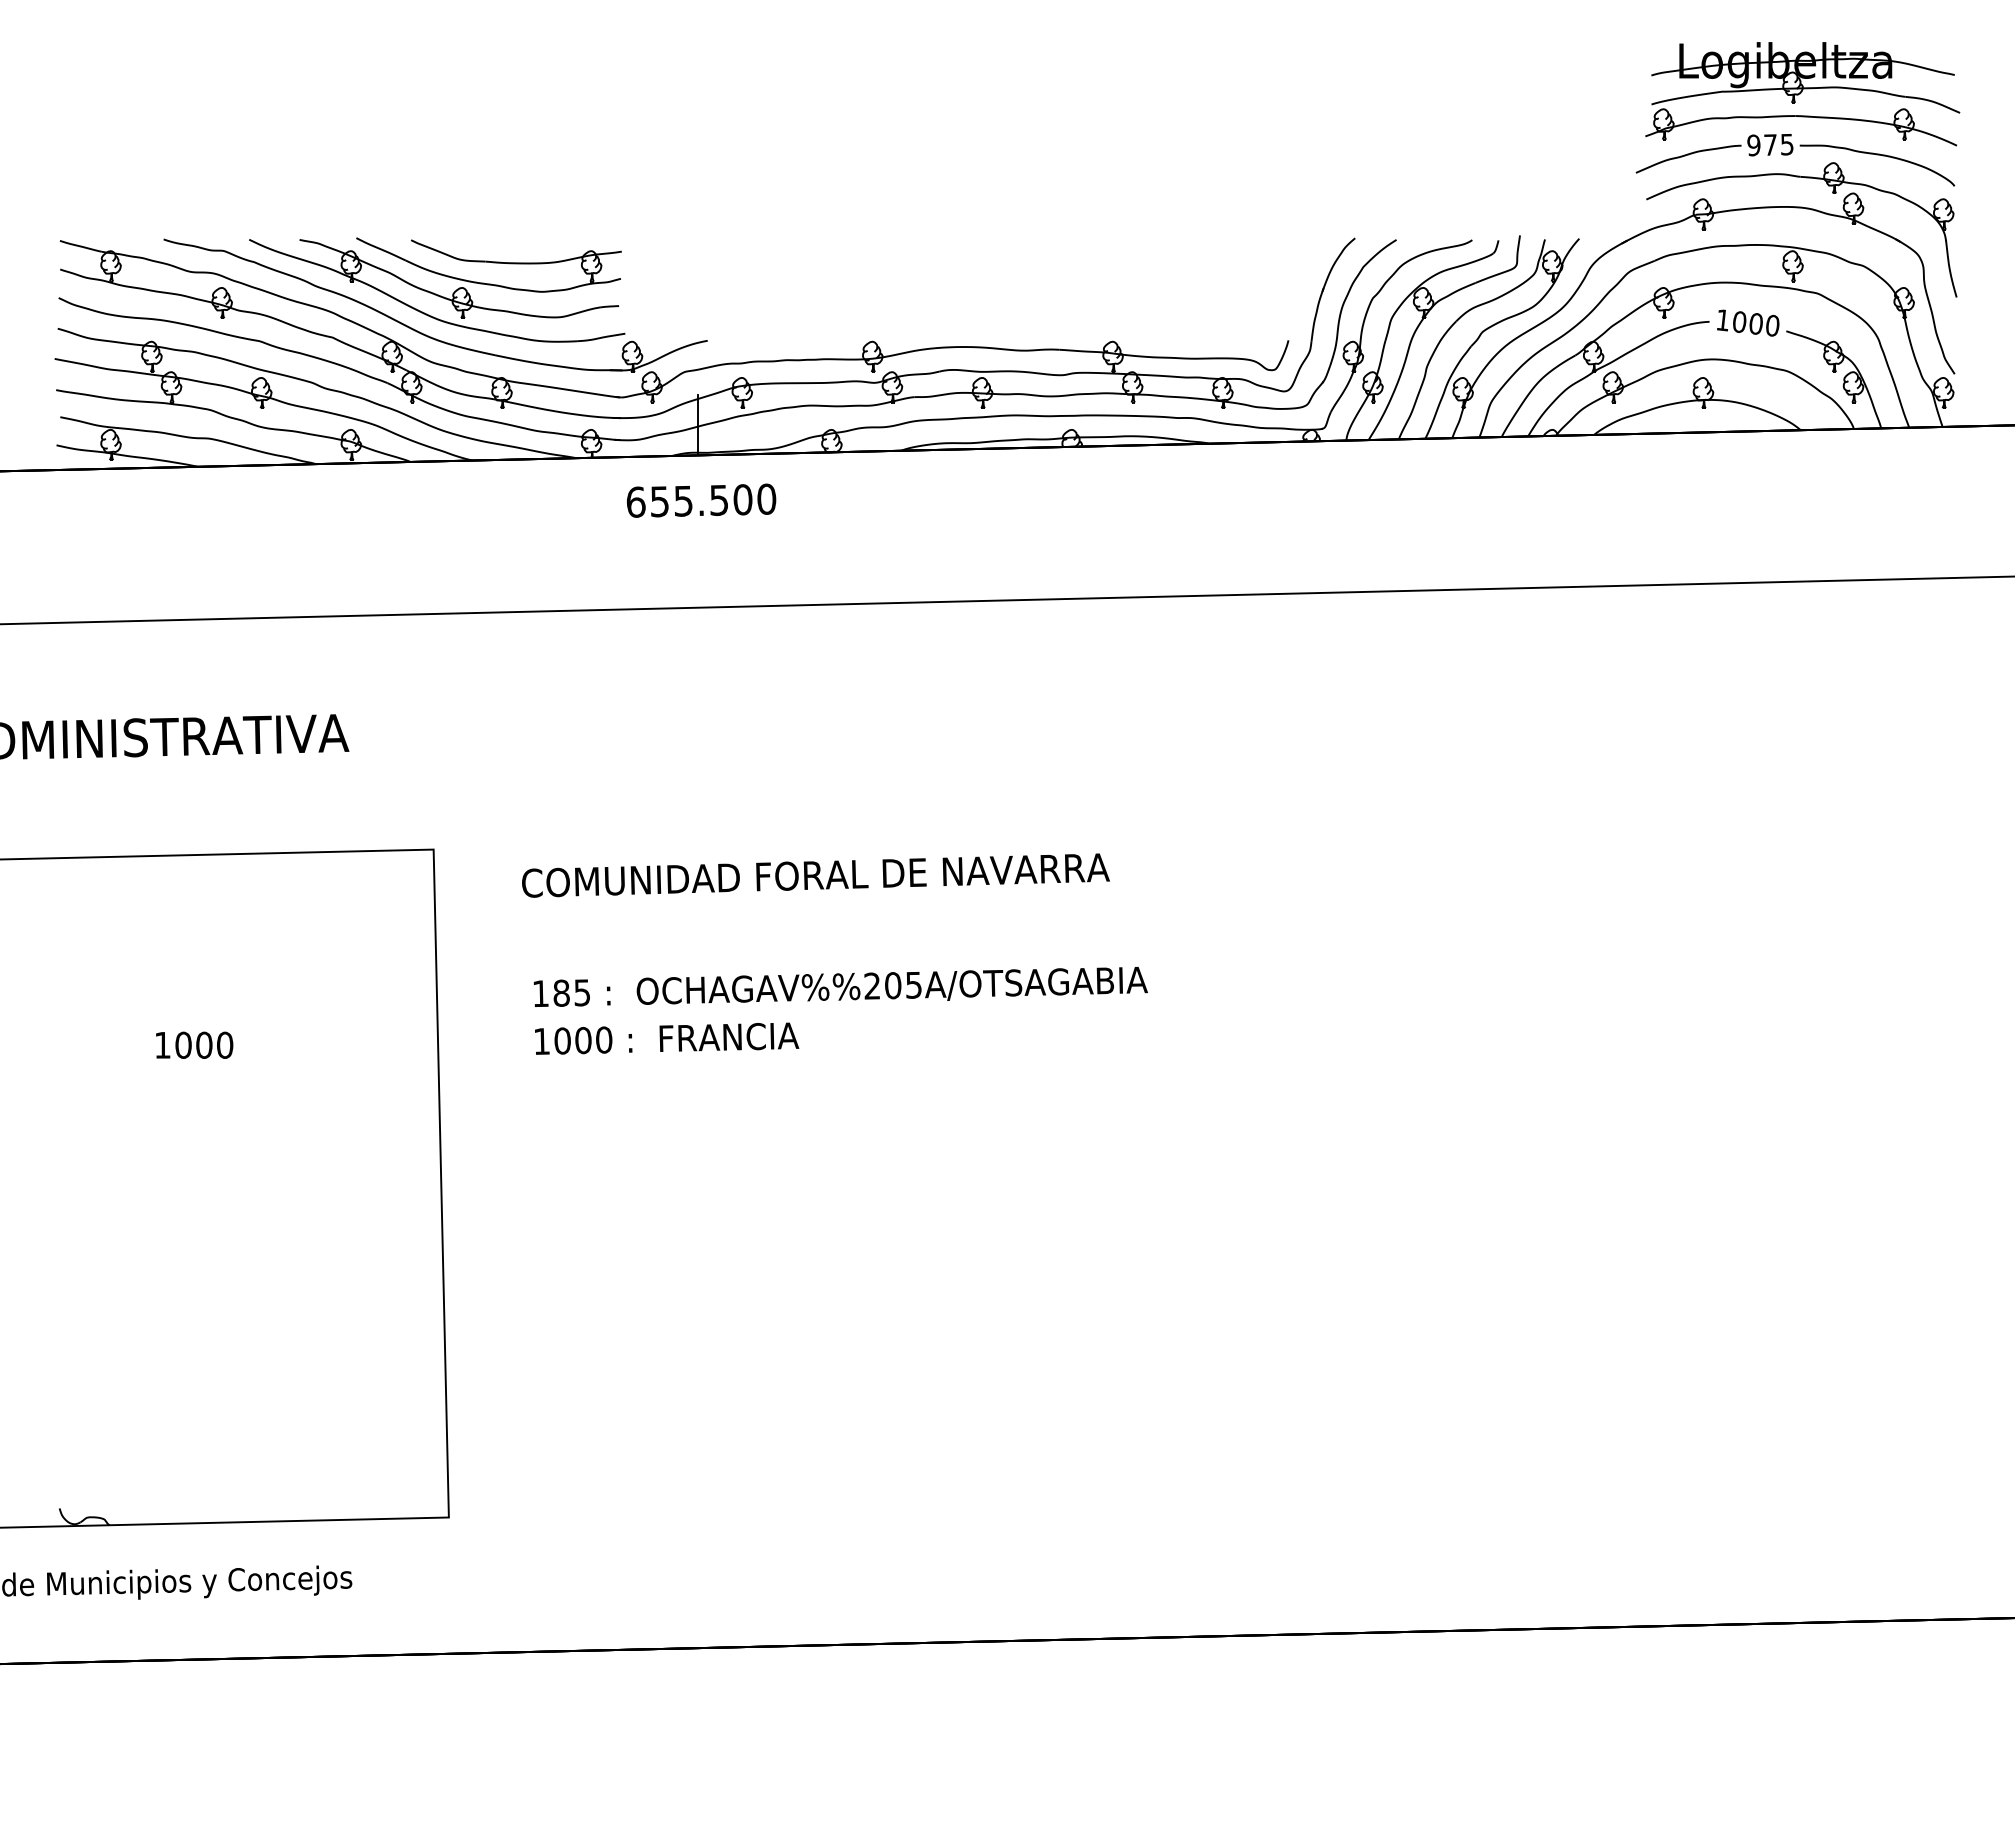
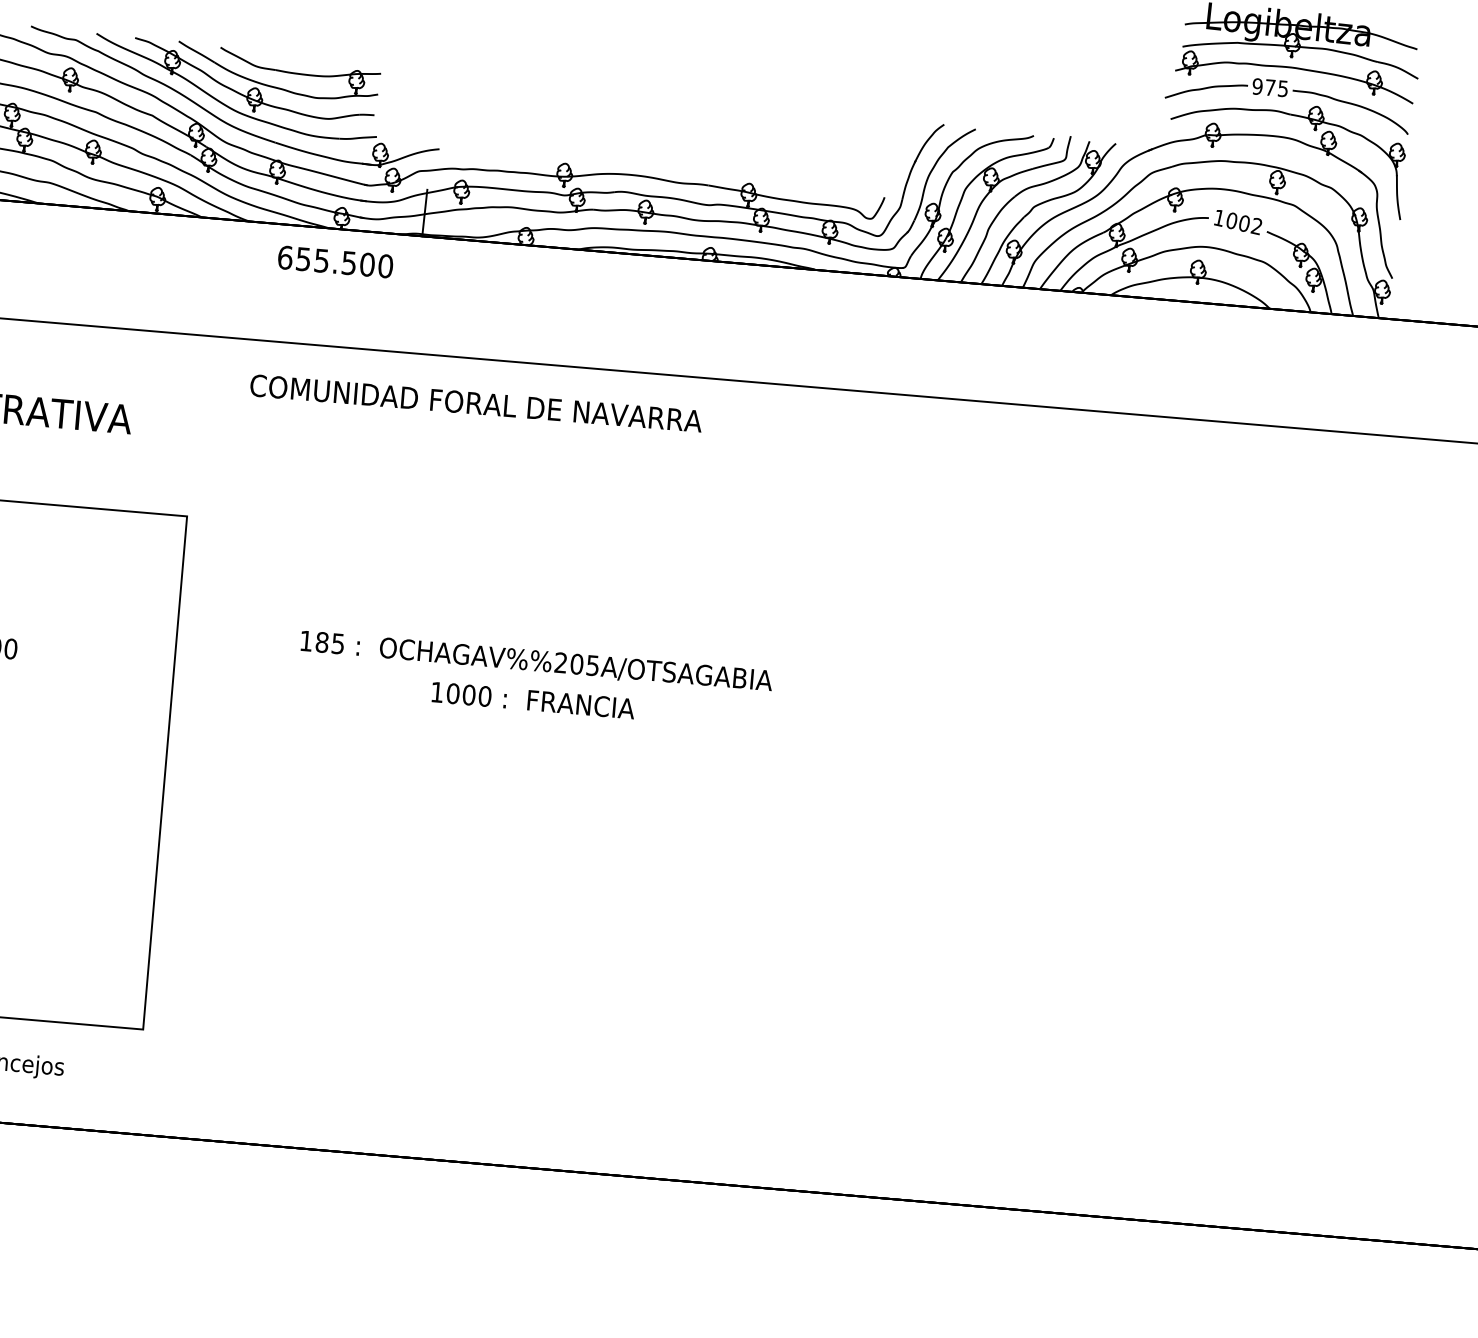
text: (1772, 325) -> (1256, 226), 1000 -> 1002
text: (701, 500) -> (335, 261), moved
text: (815, 875) -> (476, 403), moved
text: (840, 986) -> (536, 660), moved
text: (667, 1038) -> (533, 700), moved

